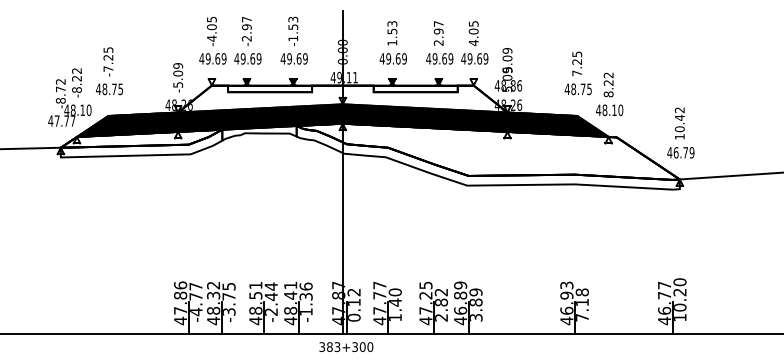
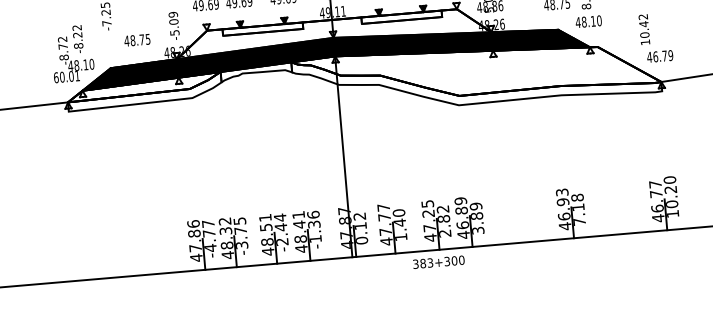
text: (109, 89) -> (137, 40), moved
text: (61, 120) -> (66, 76), 47.77 -> 60.01
text: (679, 123) -> (644, 29), moved
text: (346, 346) -> (438, 261), moved

